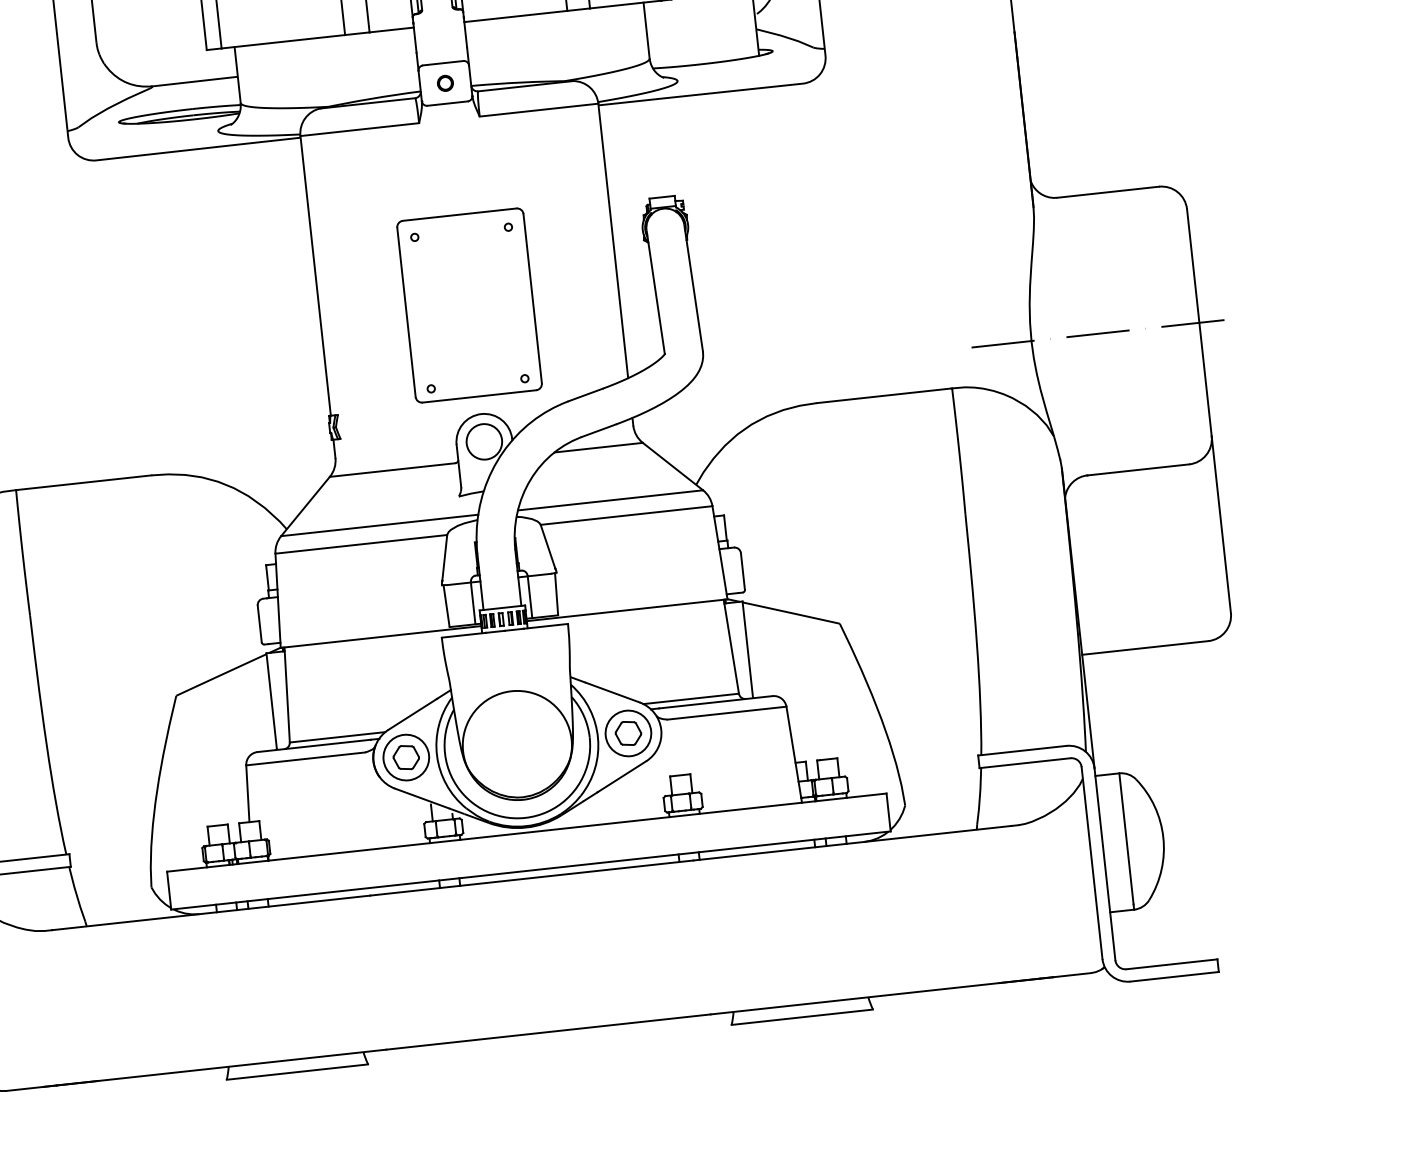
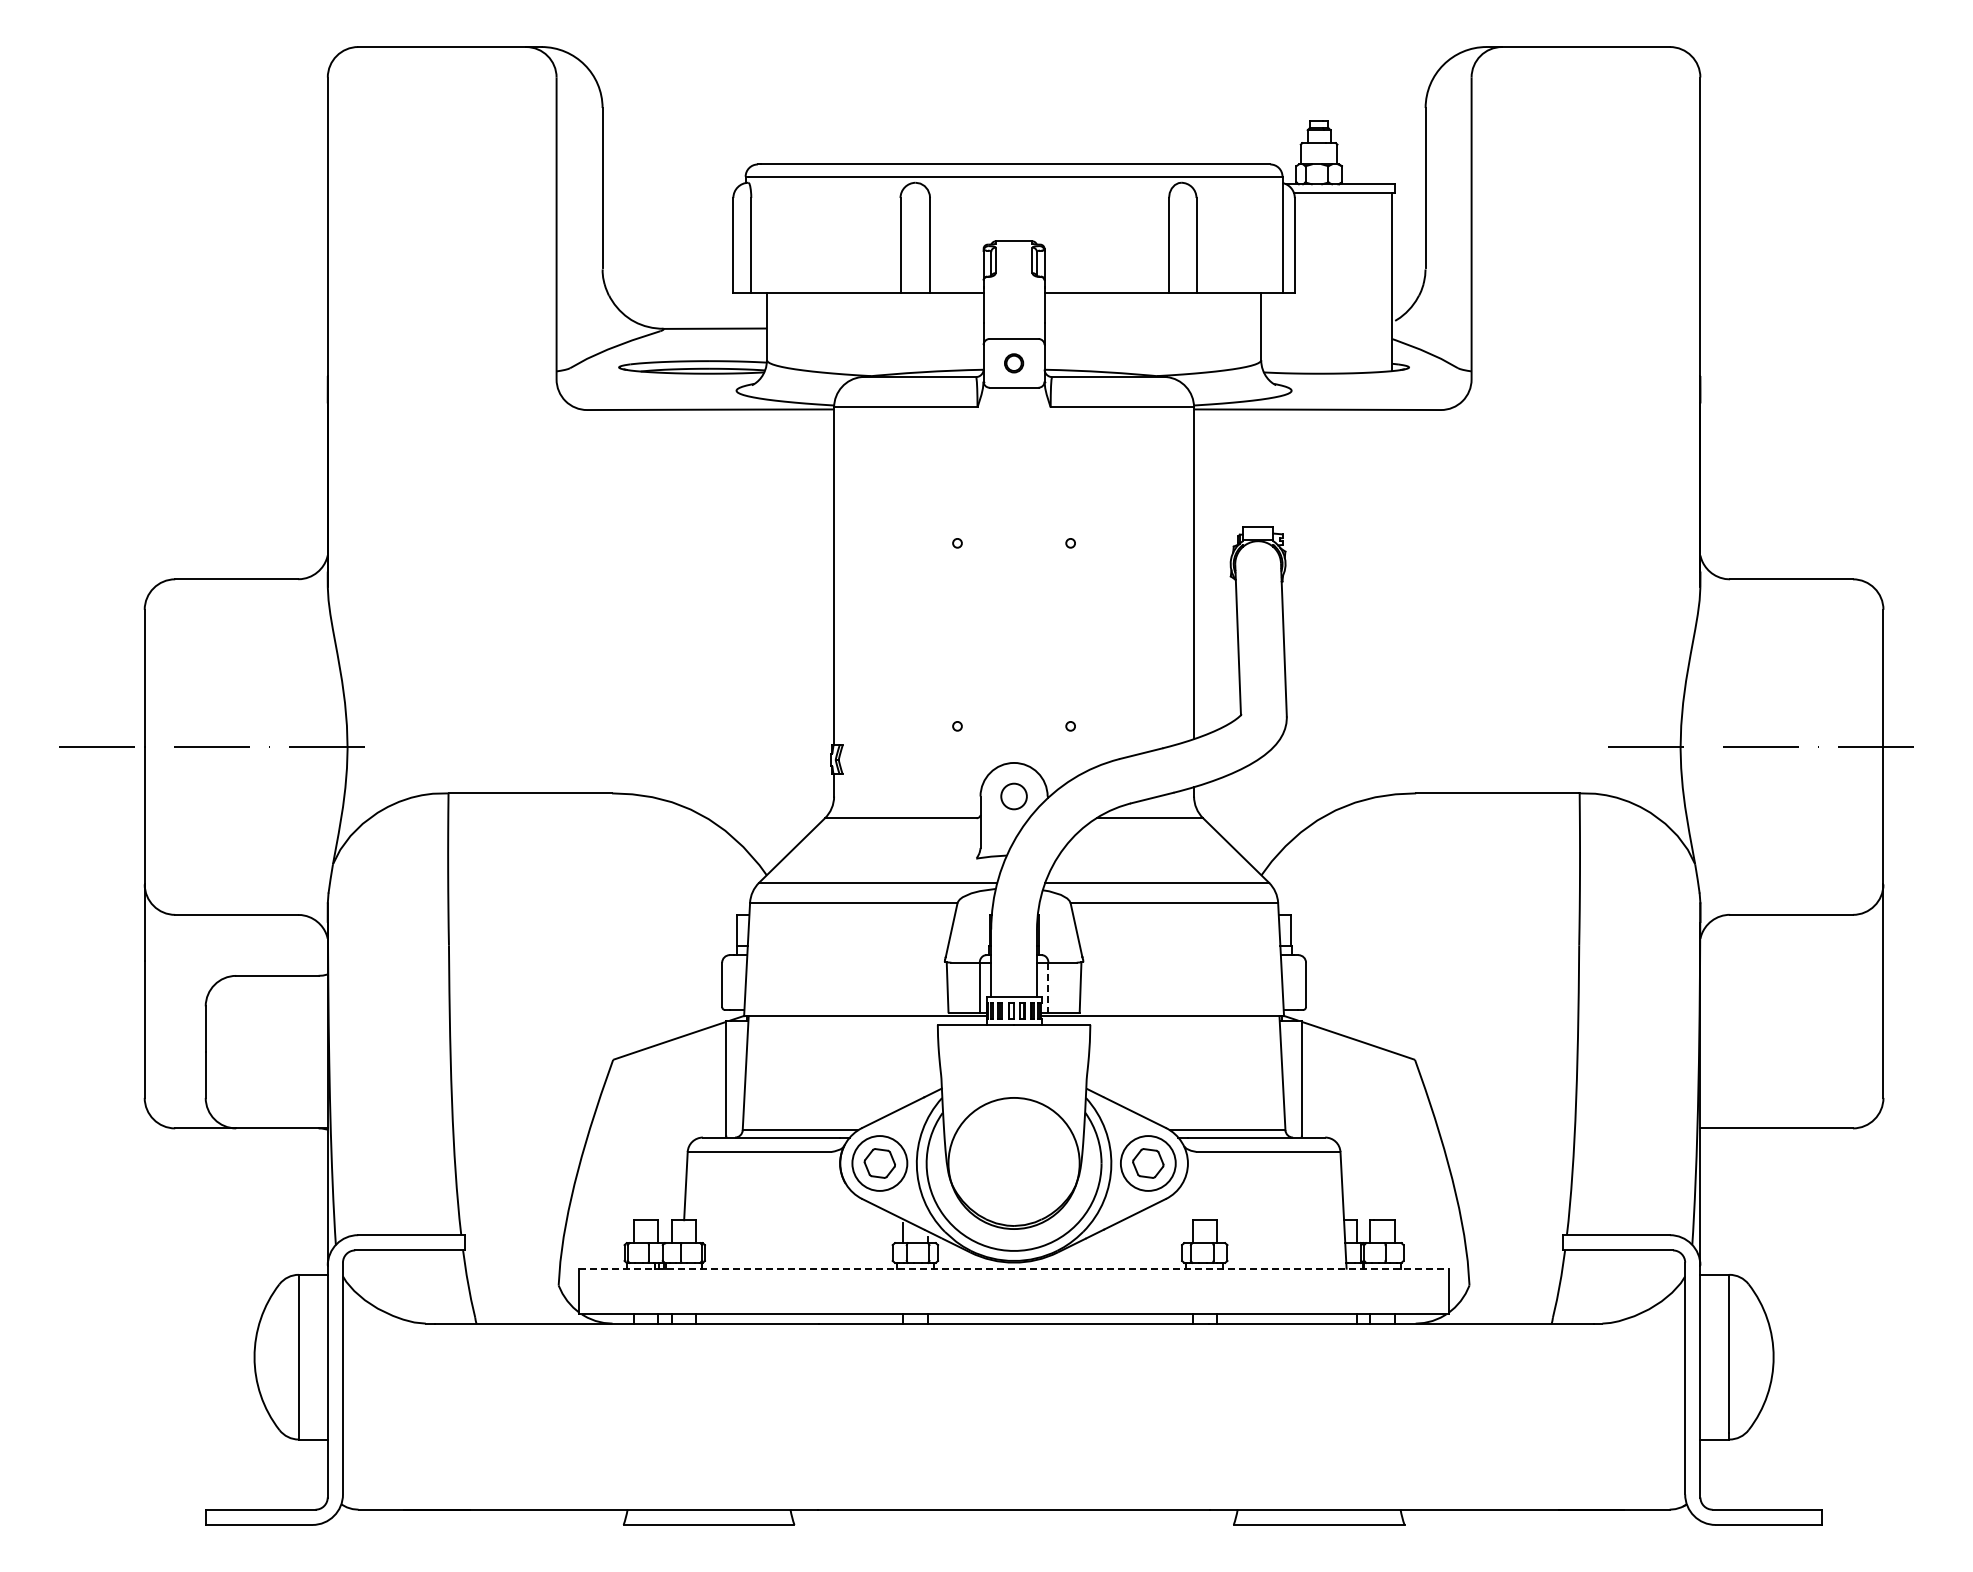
part: (469, 305) -> (1014, 631), removed
circle: (483, 441) -> (1013, 796), size x0.6
line: (530, 597) -> (1048, 988), solid -> dashed
line: (527, 832) -> (1014, 1268), solid -> dashed

